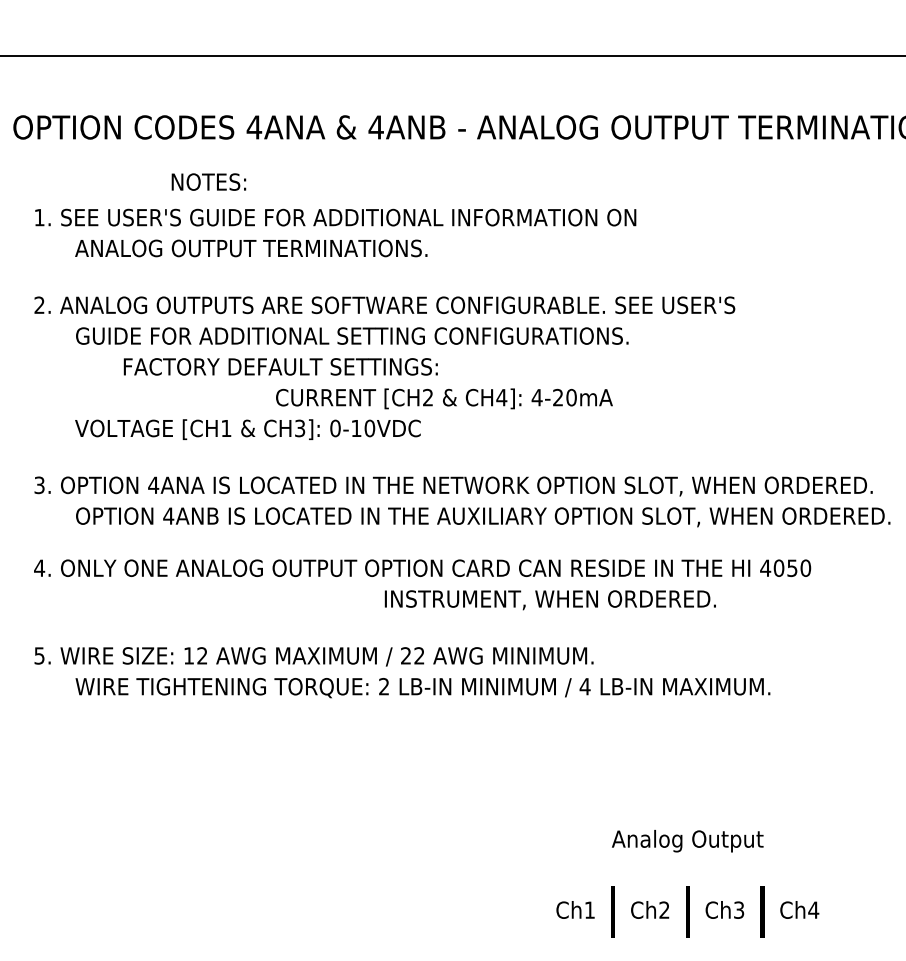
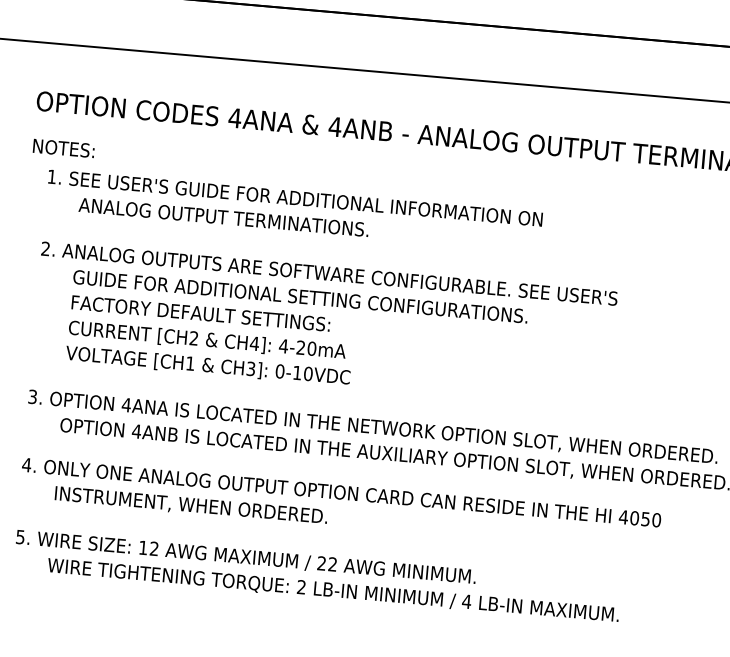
text: (208, 181) -> (63, 147), moved
text: (280, 366) -> (200, 313), moved
text: (444, 398) -> (207, 340), moved
text: (549, 600) -> (190, 506), moved

